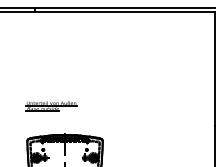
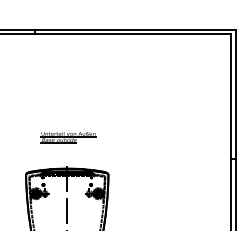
part: (51, 106) -> (68, 137), moved

